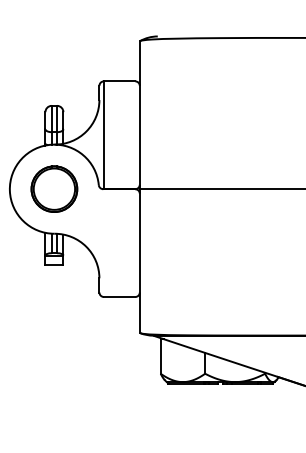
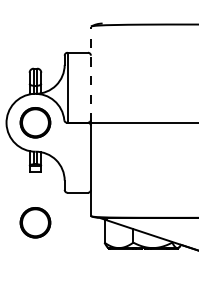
line: (139, 114) -> (90, 74), solid -> dashed
part: (54, 342) -> (35, 222), added

